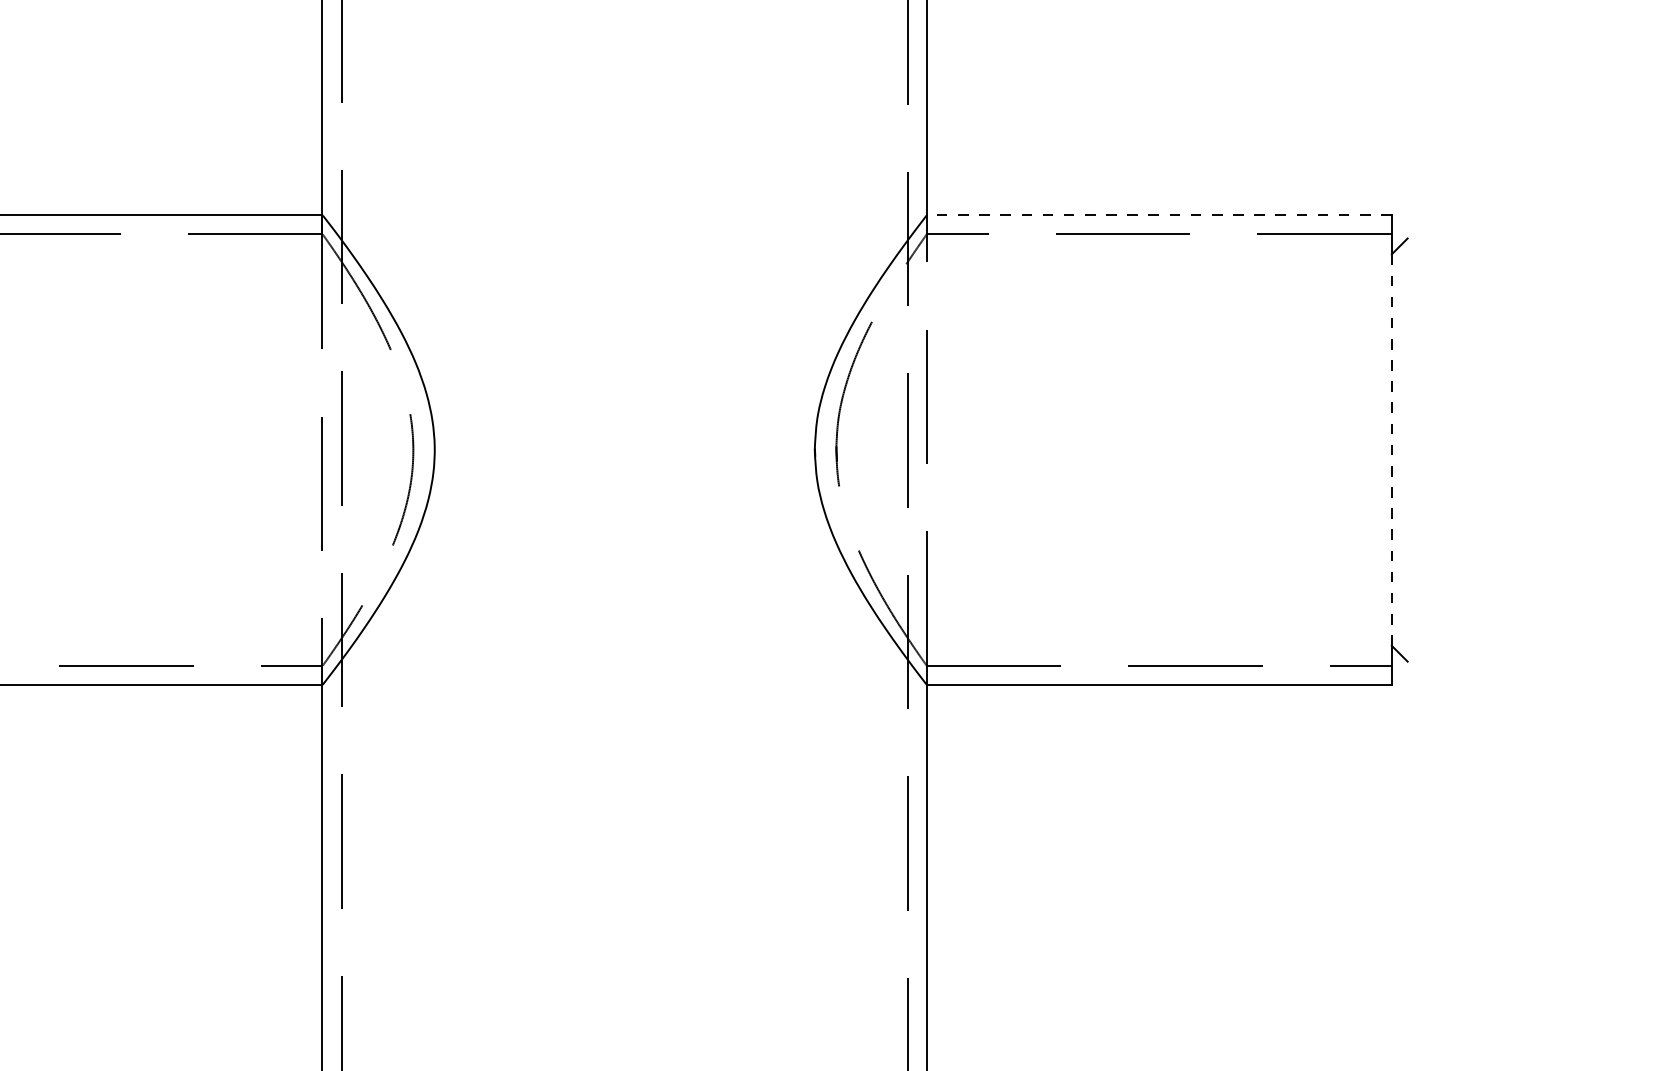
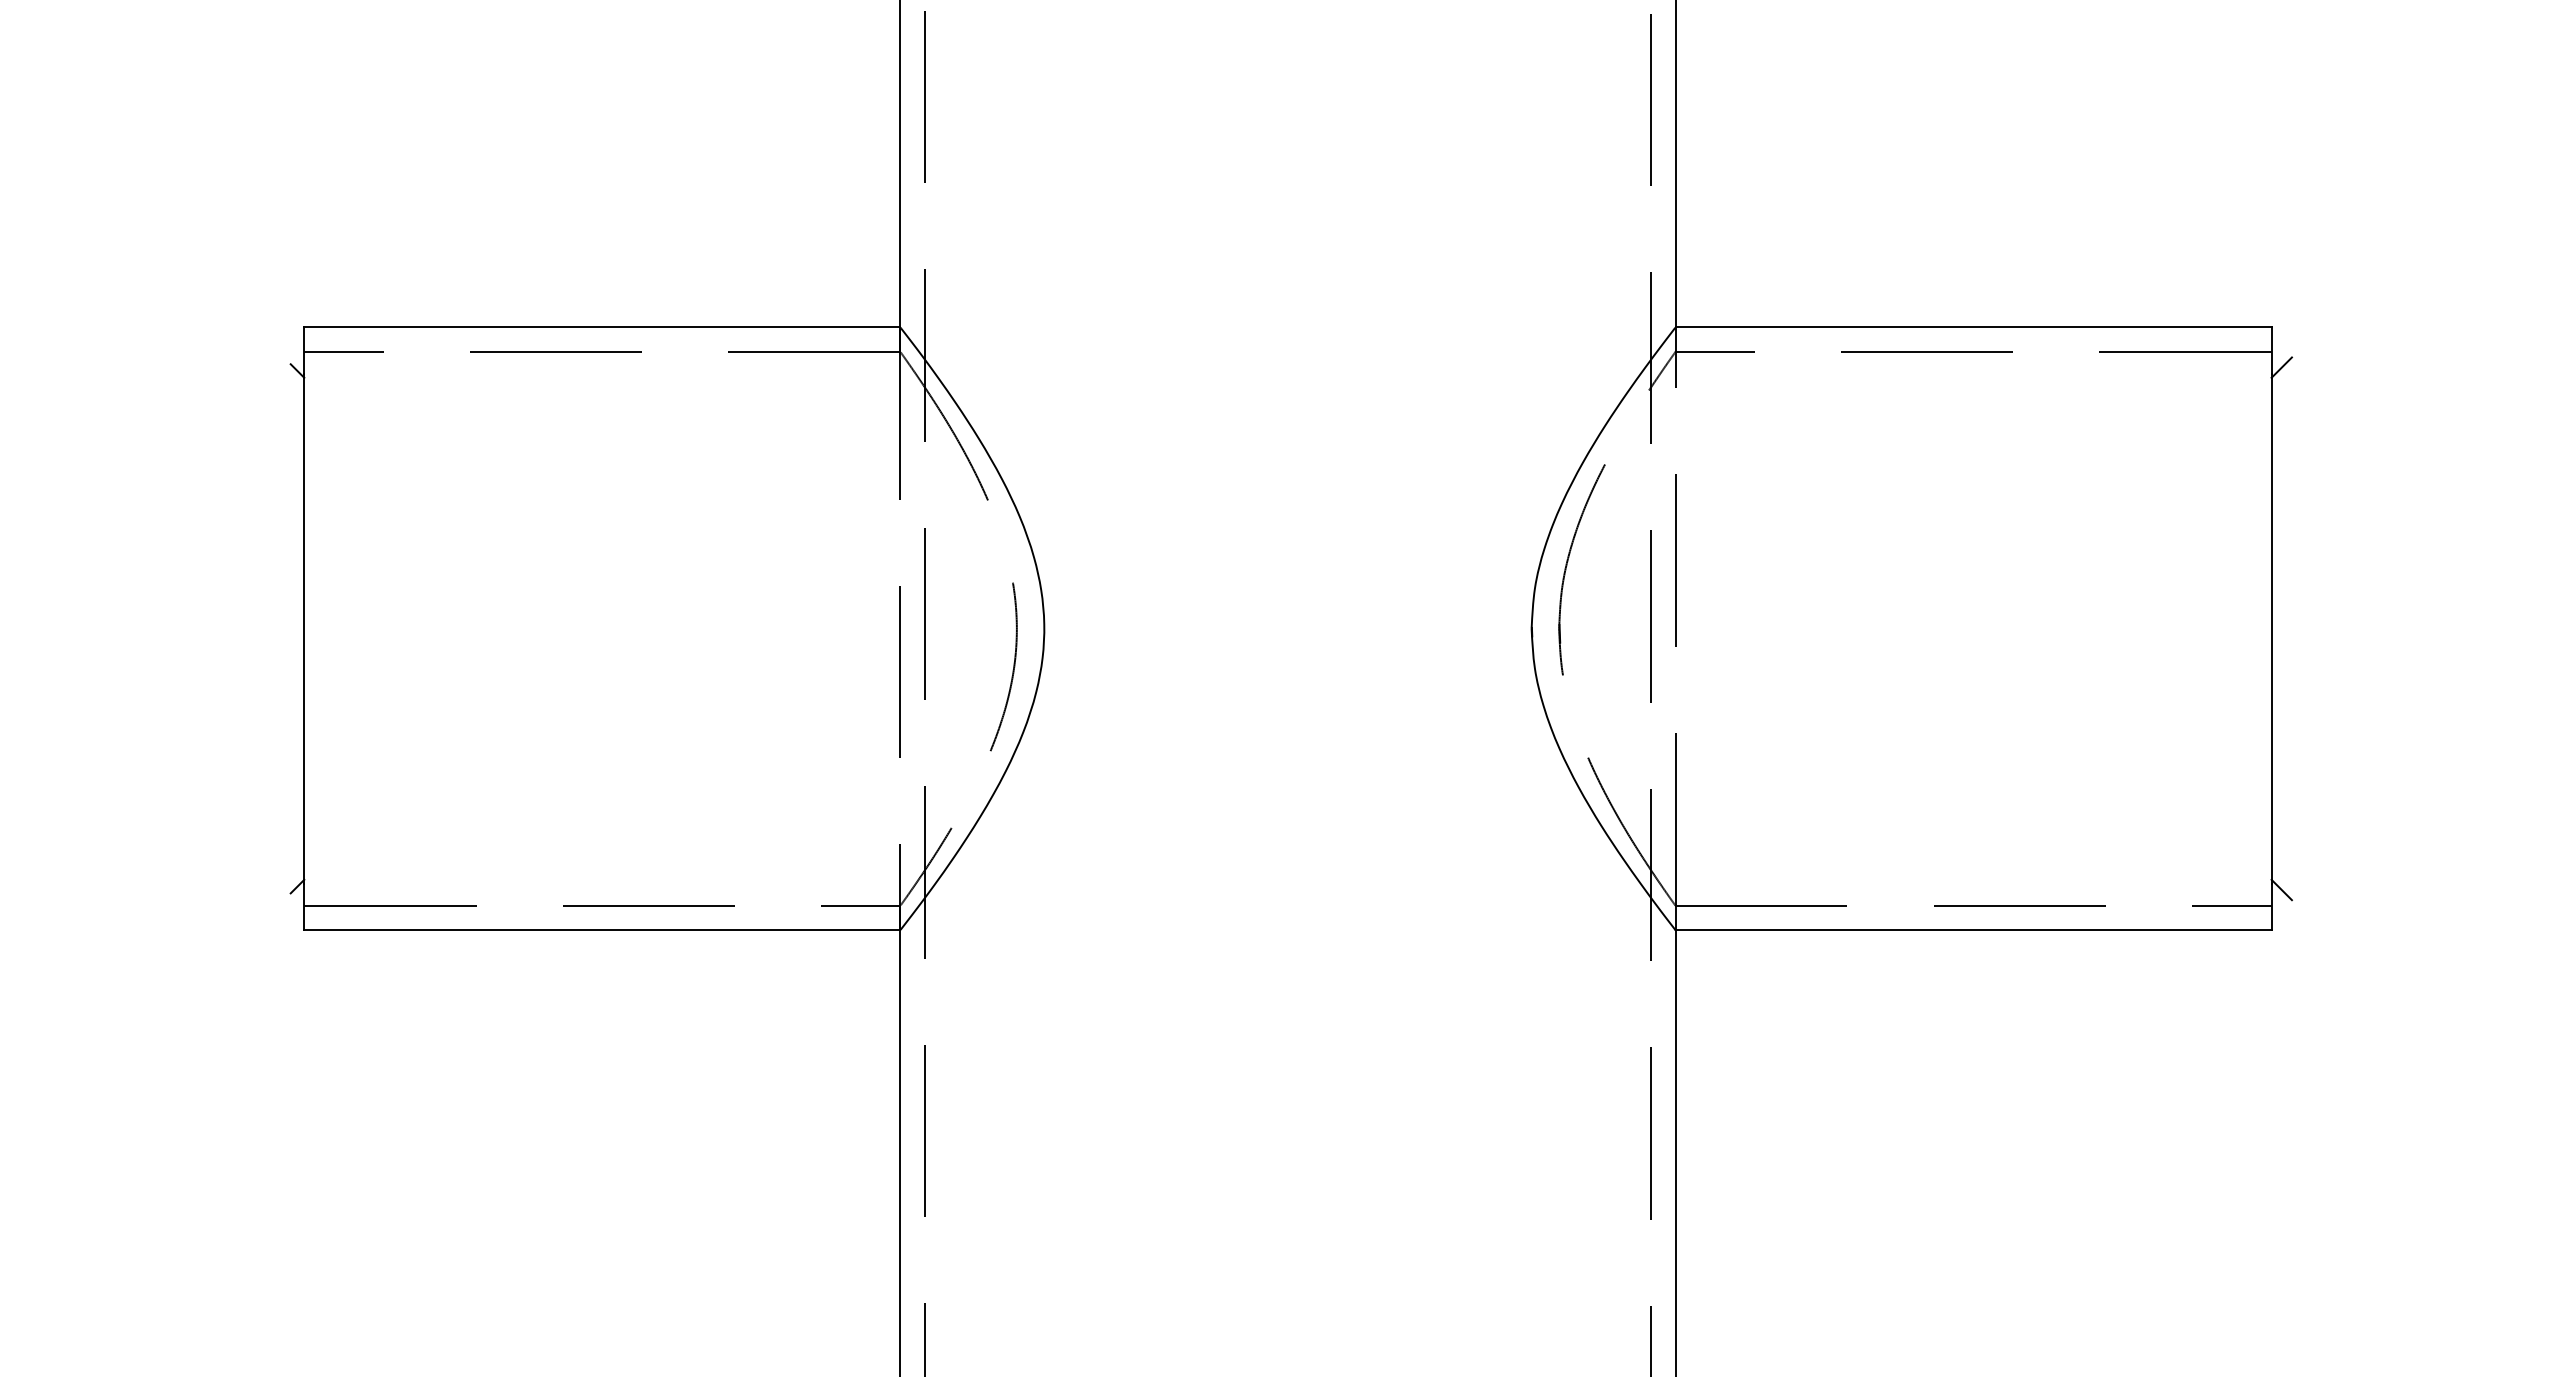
line: (1159, 215) -> (1973, 327), dashed -> solid
line: (1391, 449) -> (2271, 628), dashed -> solid

